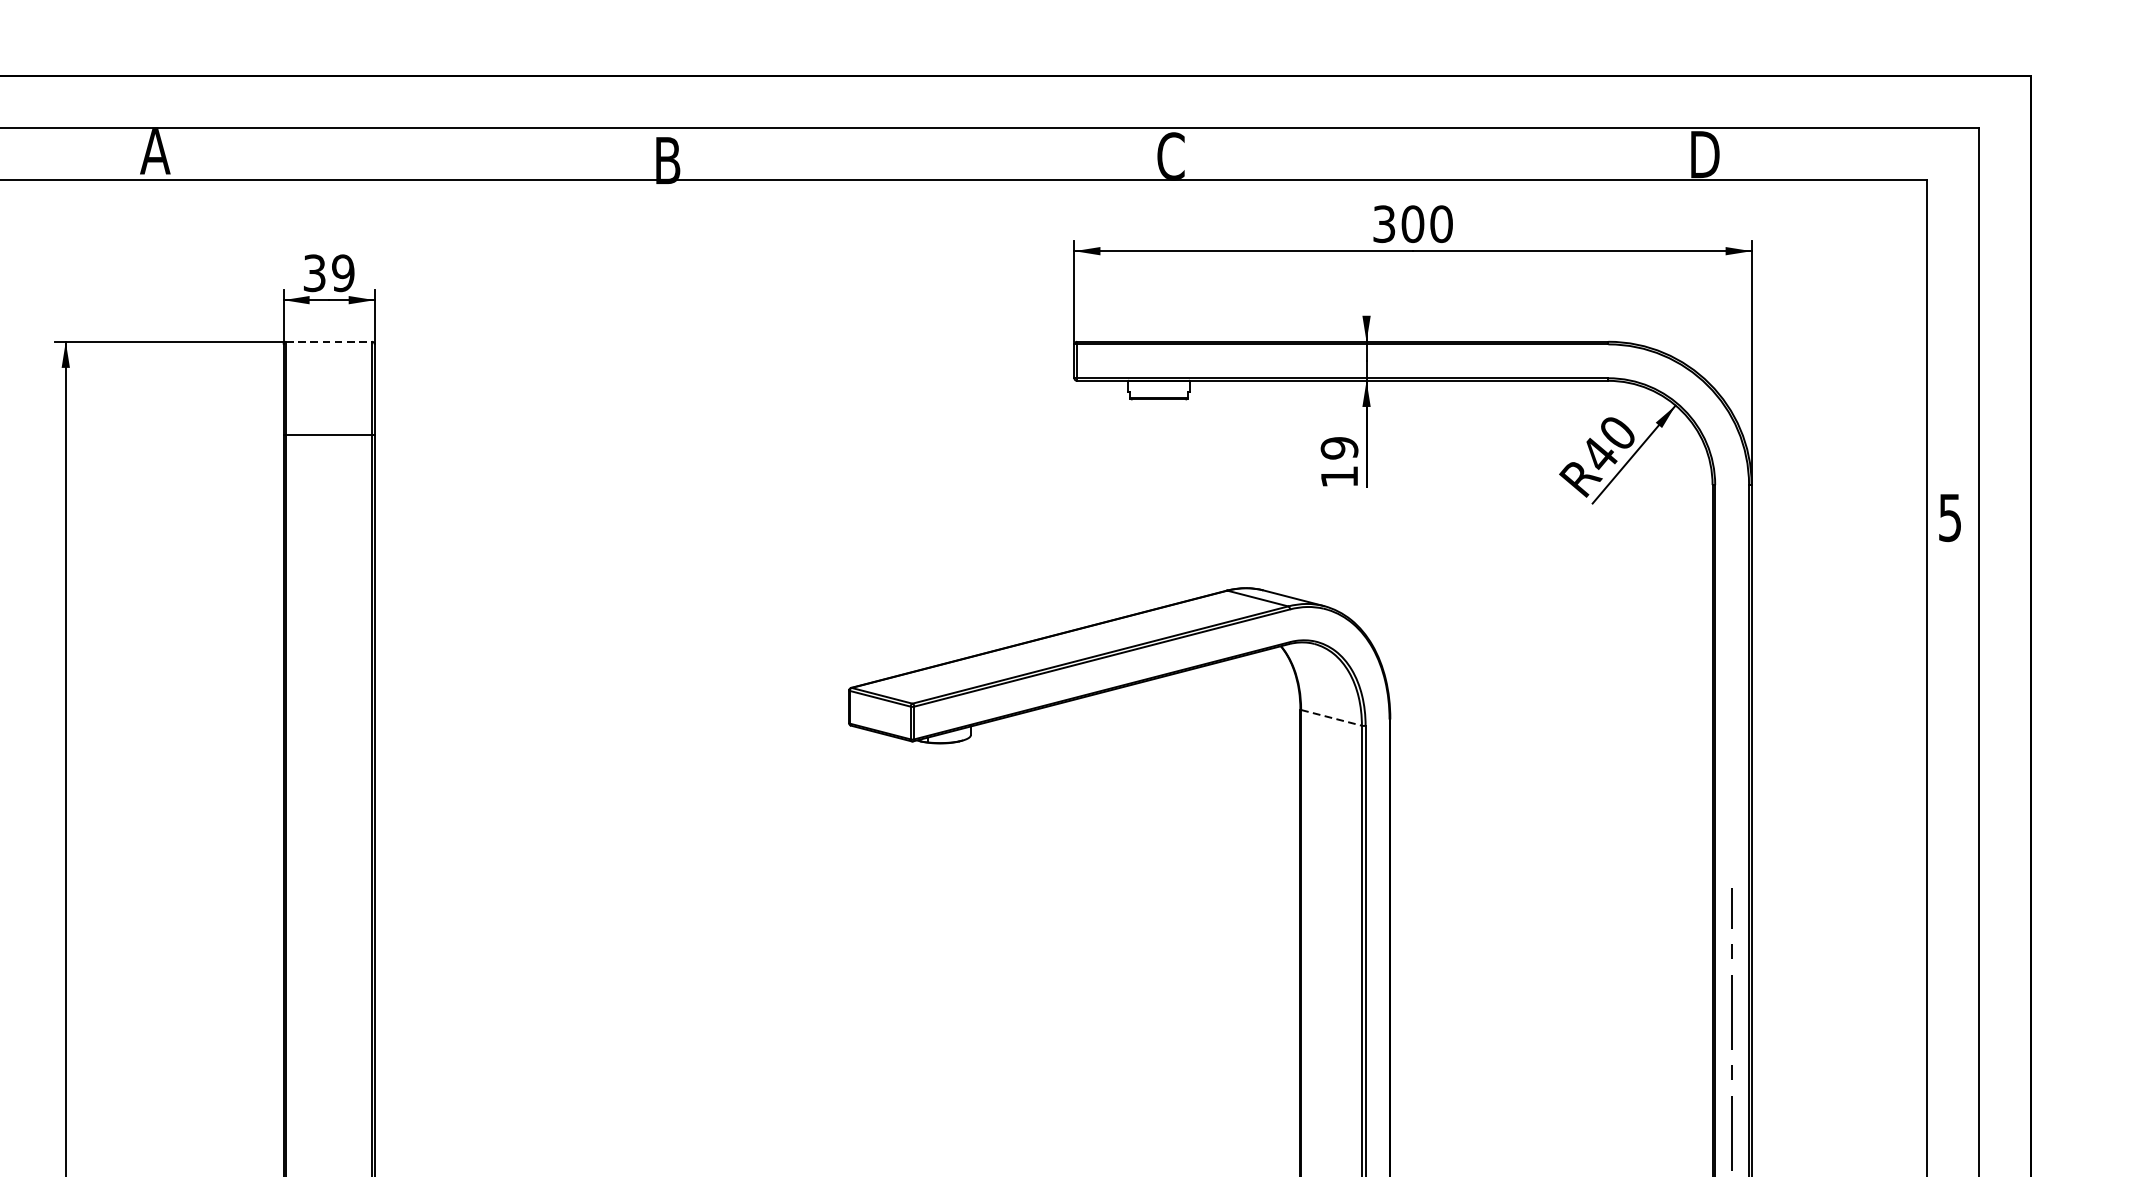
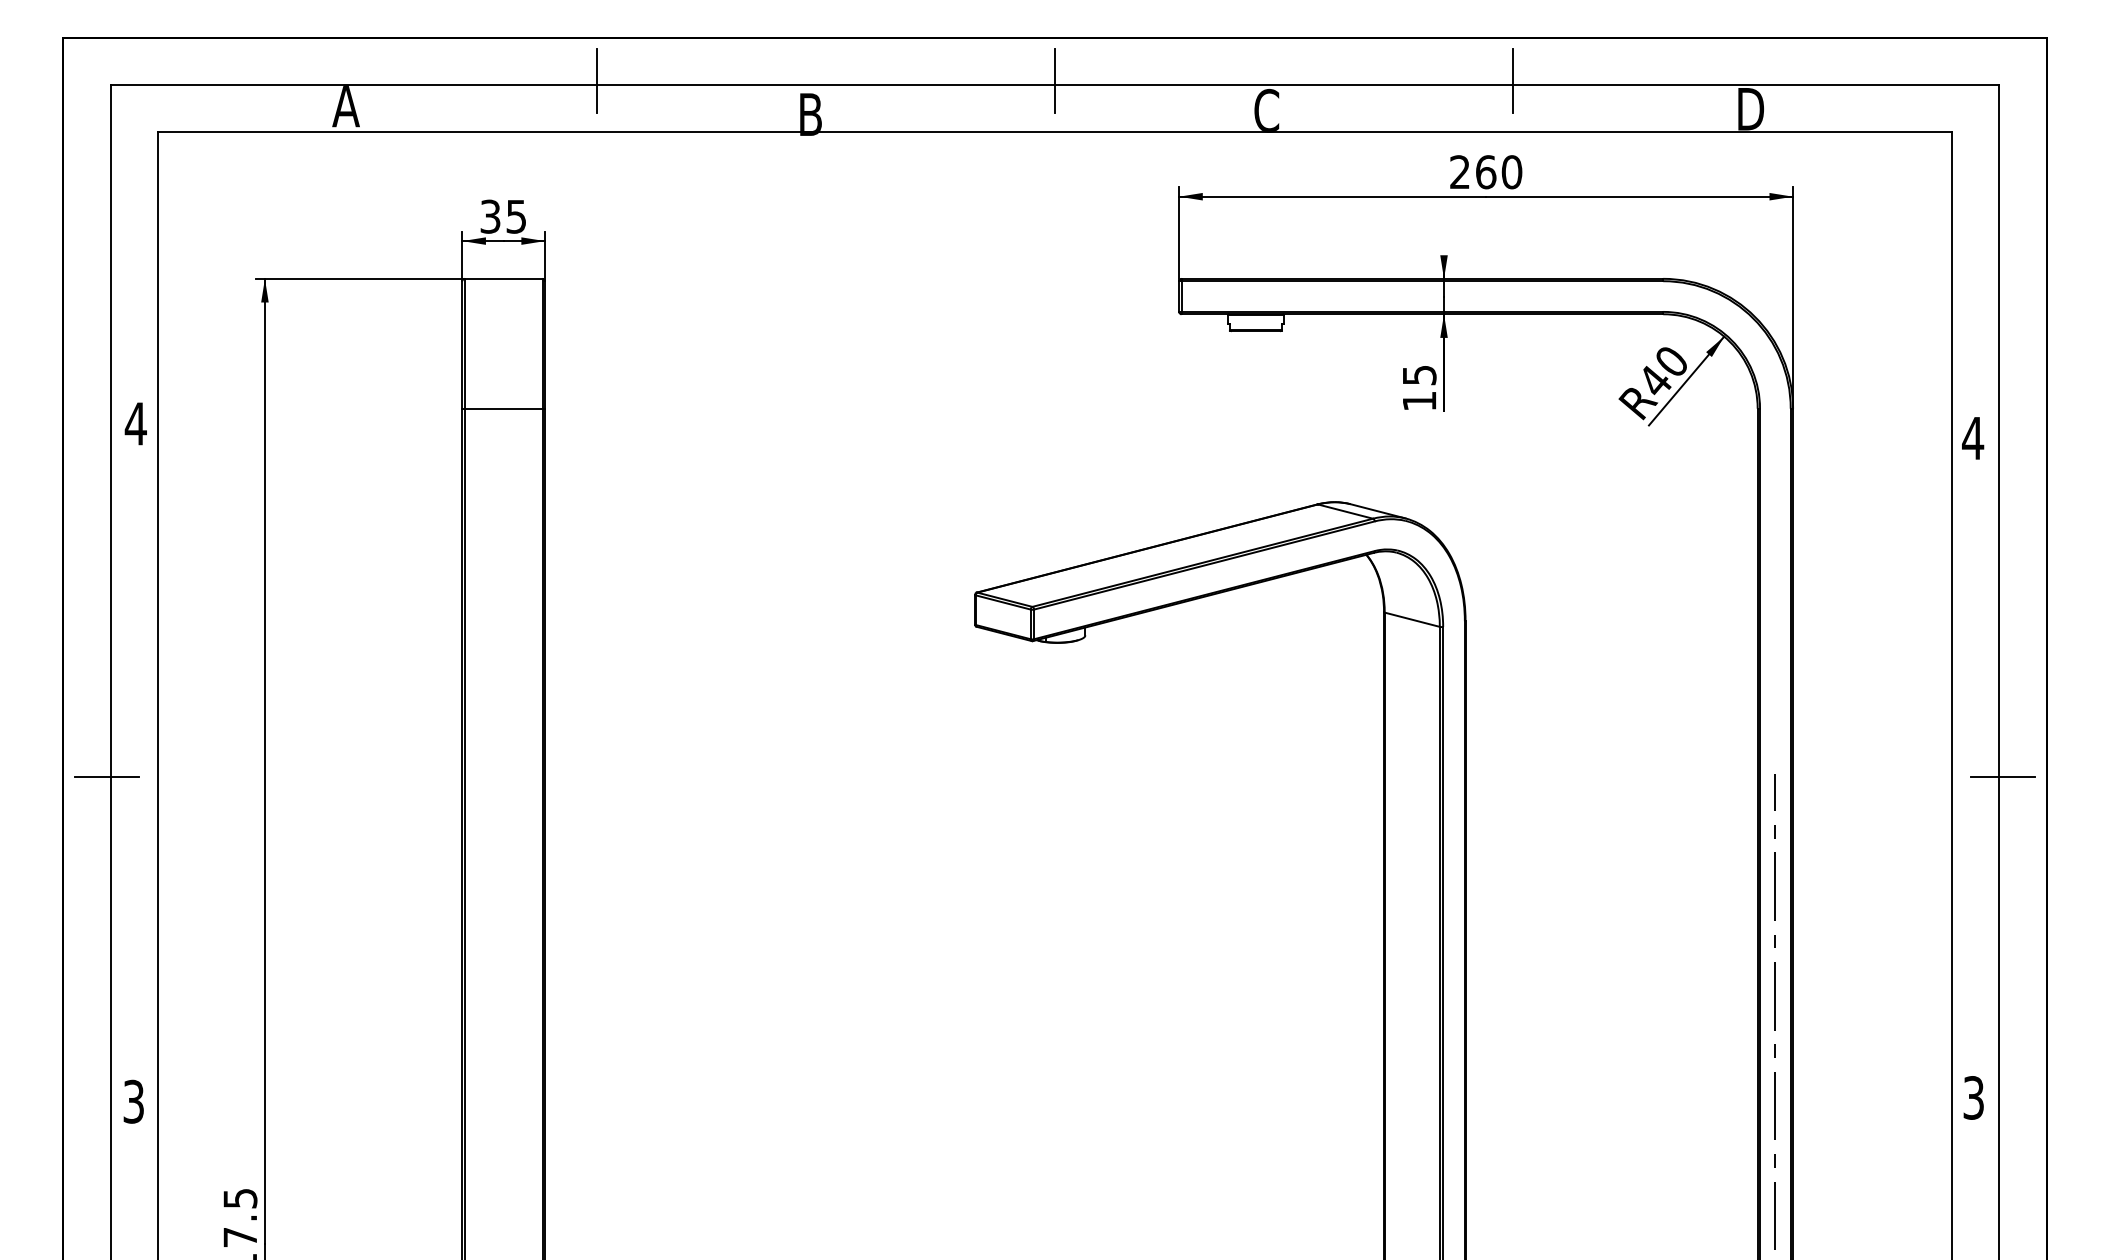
line: (431, 124) -> (596, 81), added
line: (937, 124) -> (1055, 81), added
line: (1443, 124) -> (1513, 81), added
text: (1399, 224) -> (1473, 172), 300 -> 260
text: (343, 273) -> (516, 216), 39 -> 35
line: (328, 341) -> (503, 278), dashed -> solid
line: (328, 435) -> (503, 408), moved
text: (1339, 448) -> (1419, 375), 19 -> 15
text: (1950, 517) -> (1973, 438), 5 -> 4
line: (1331, 717) -> (1412, 619), dashed -> solid
line: (1983, 890) -> (2003, 776), added

